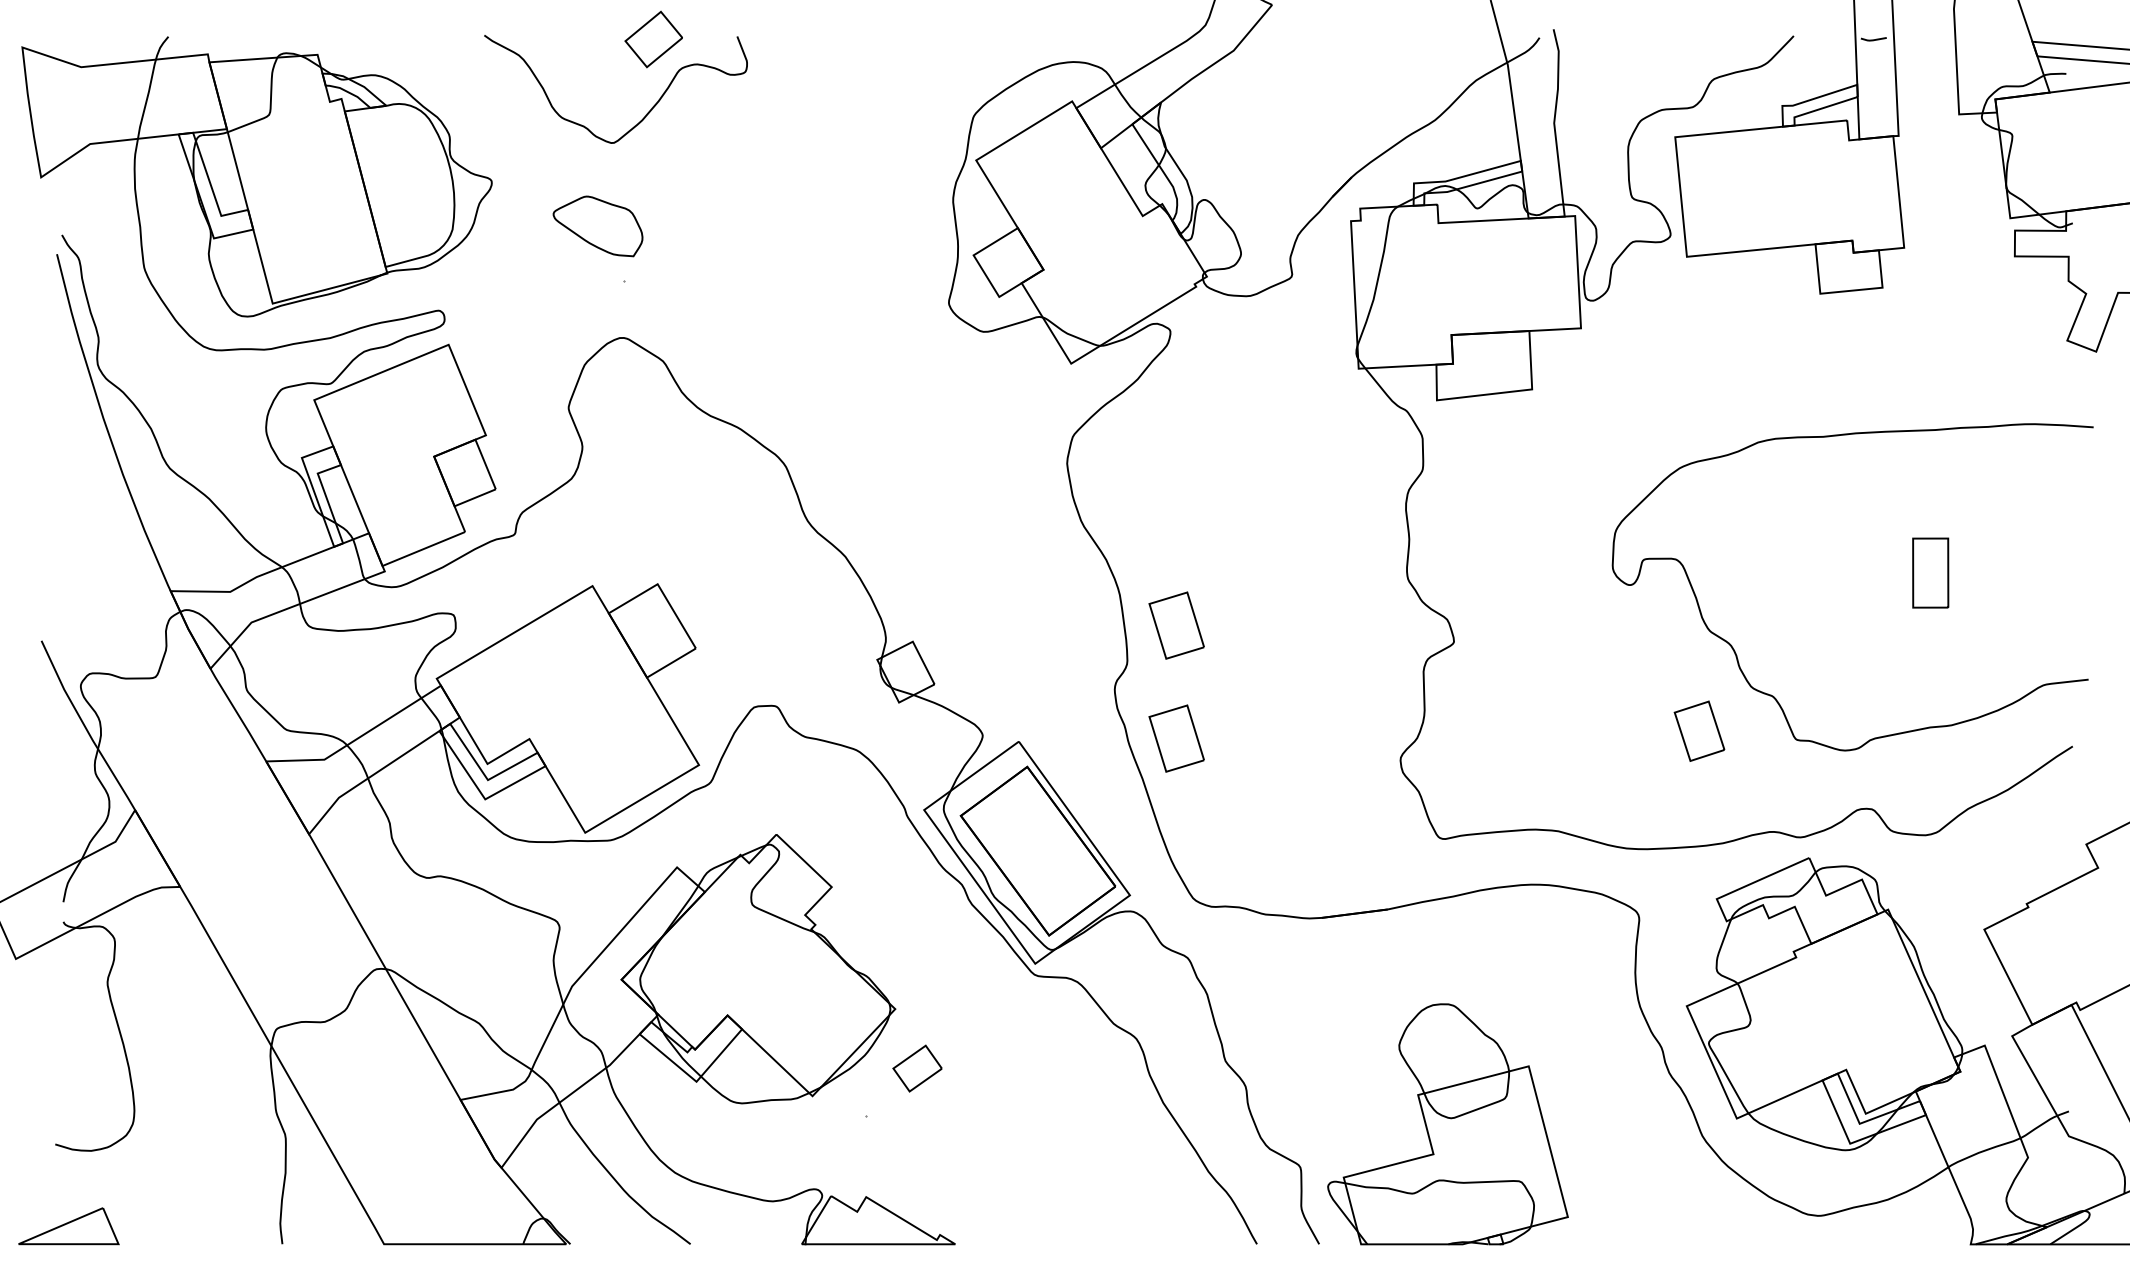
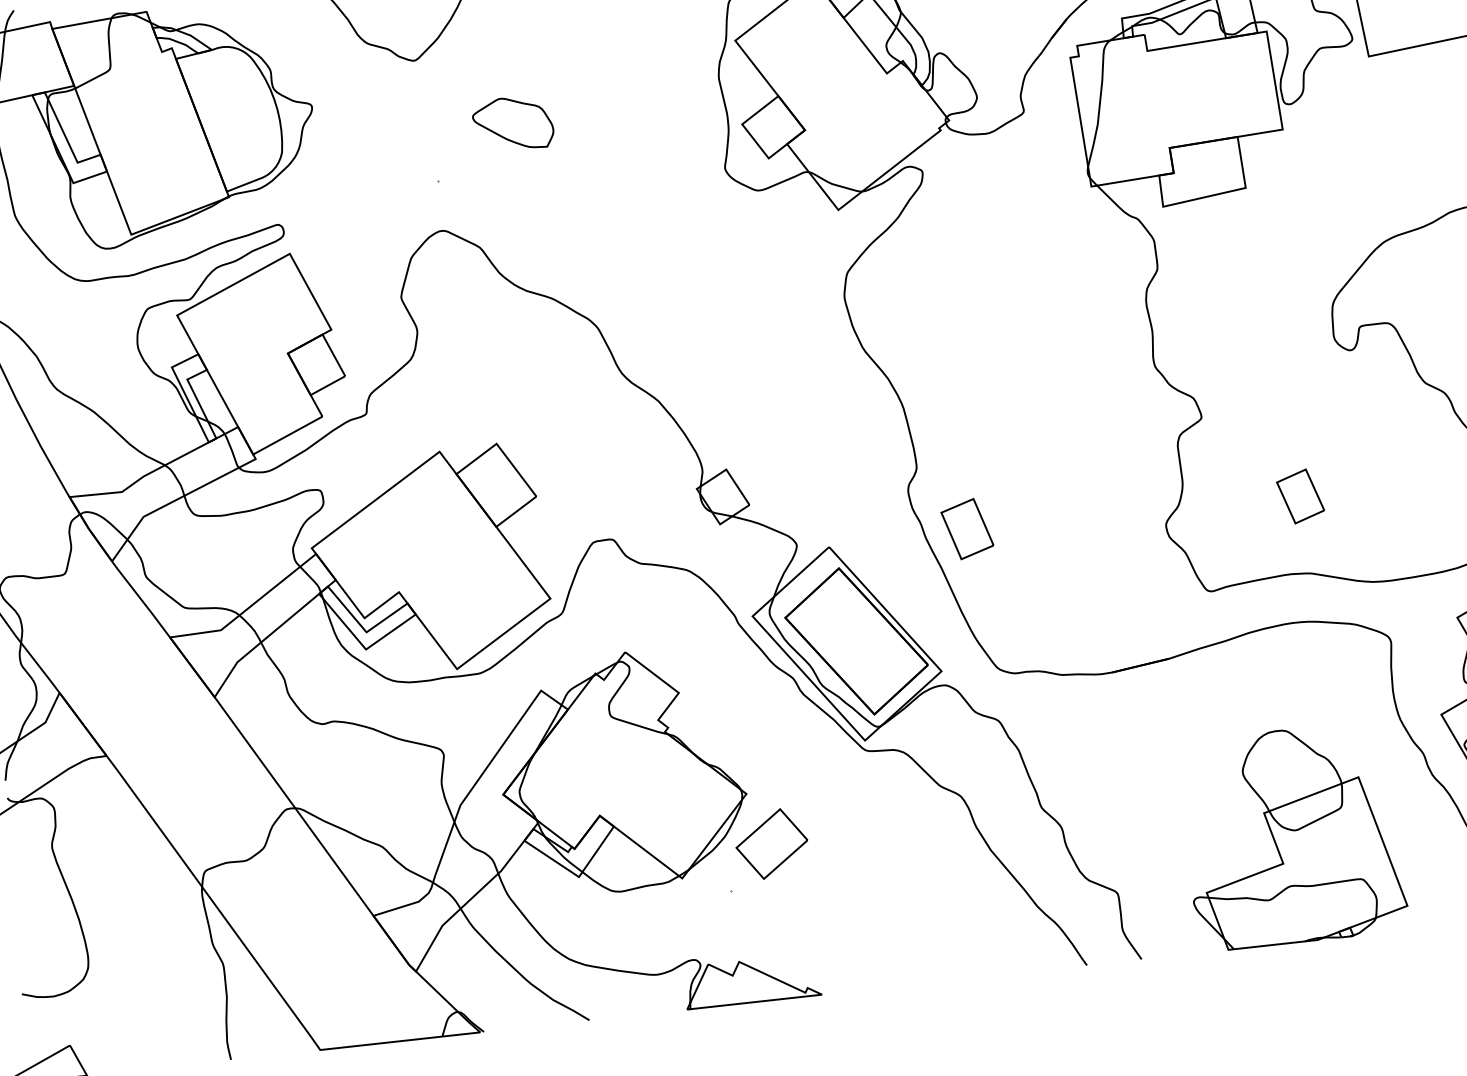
part: (597, 226) -> (512, 124), moved
part: (1176, 625) -> (956, 429), removed
part: (1699, 730) -> (1300, 495), moved
part: (917, 1068) -> (771, 843), size x1.67
part: (1447, 1124) -> (1292, 836), moved

